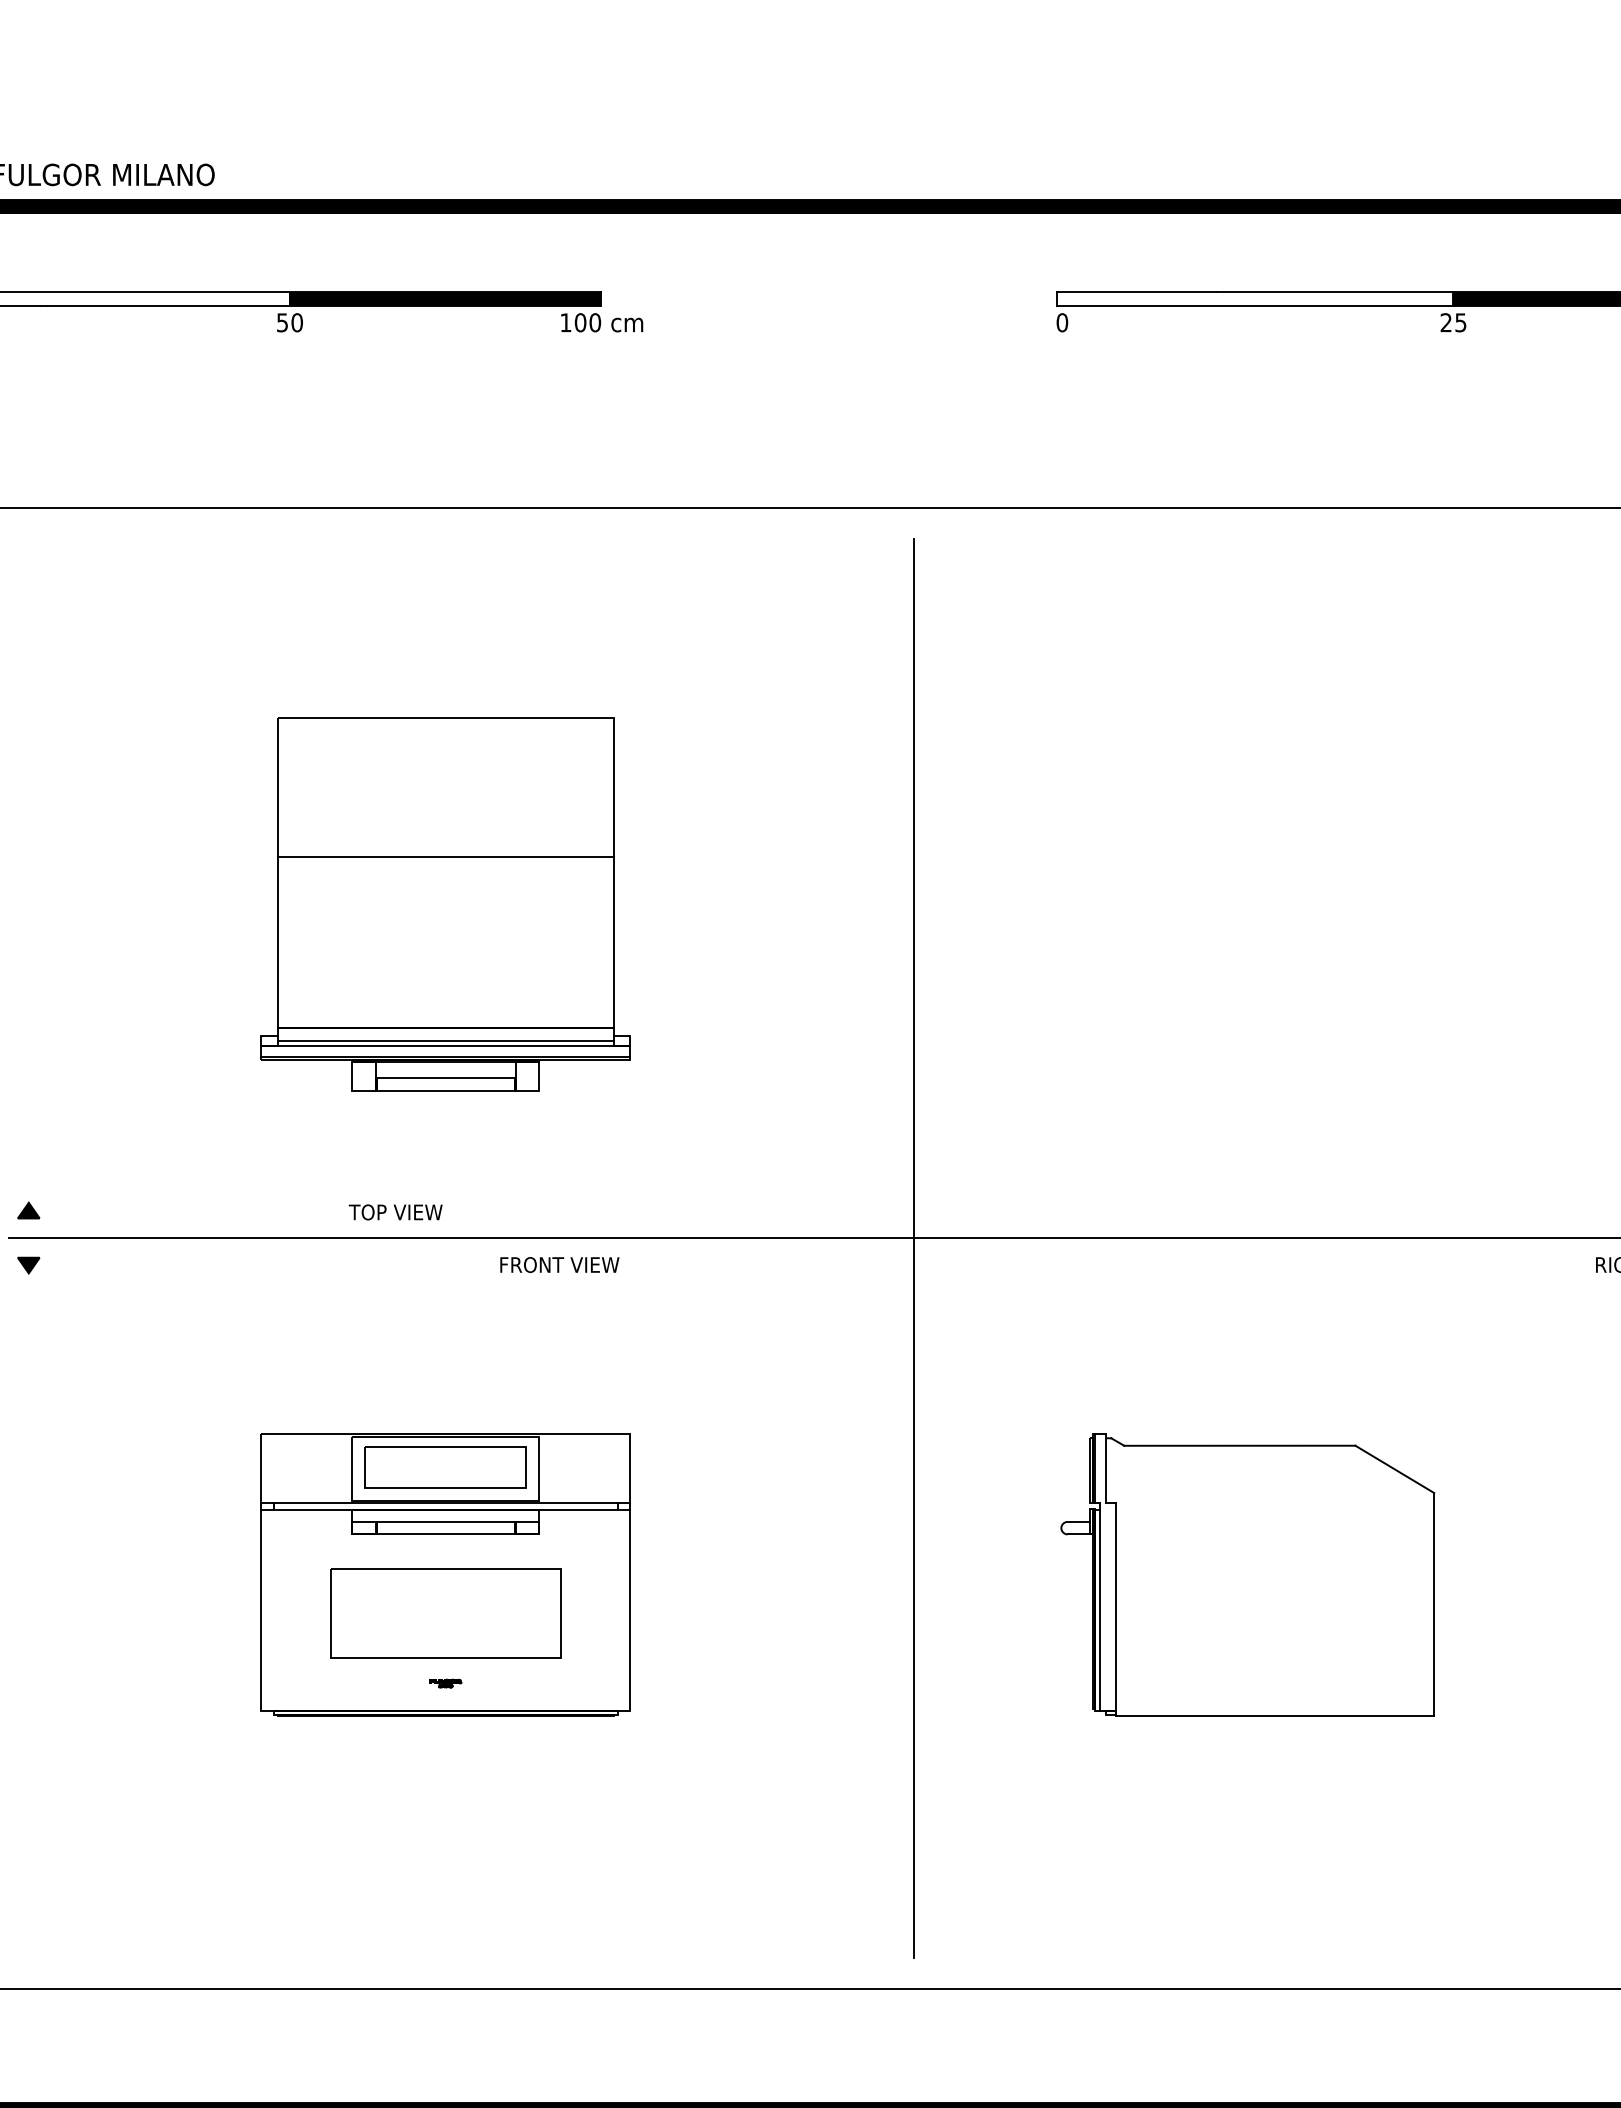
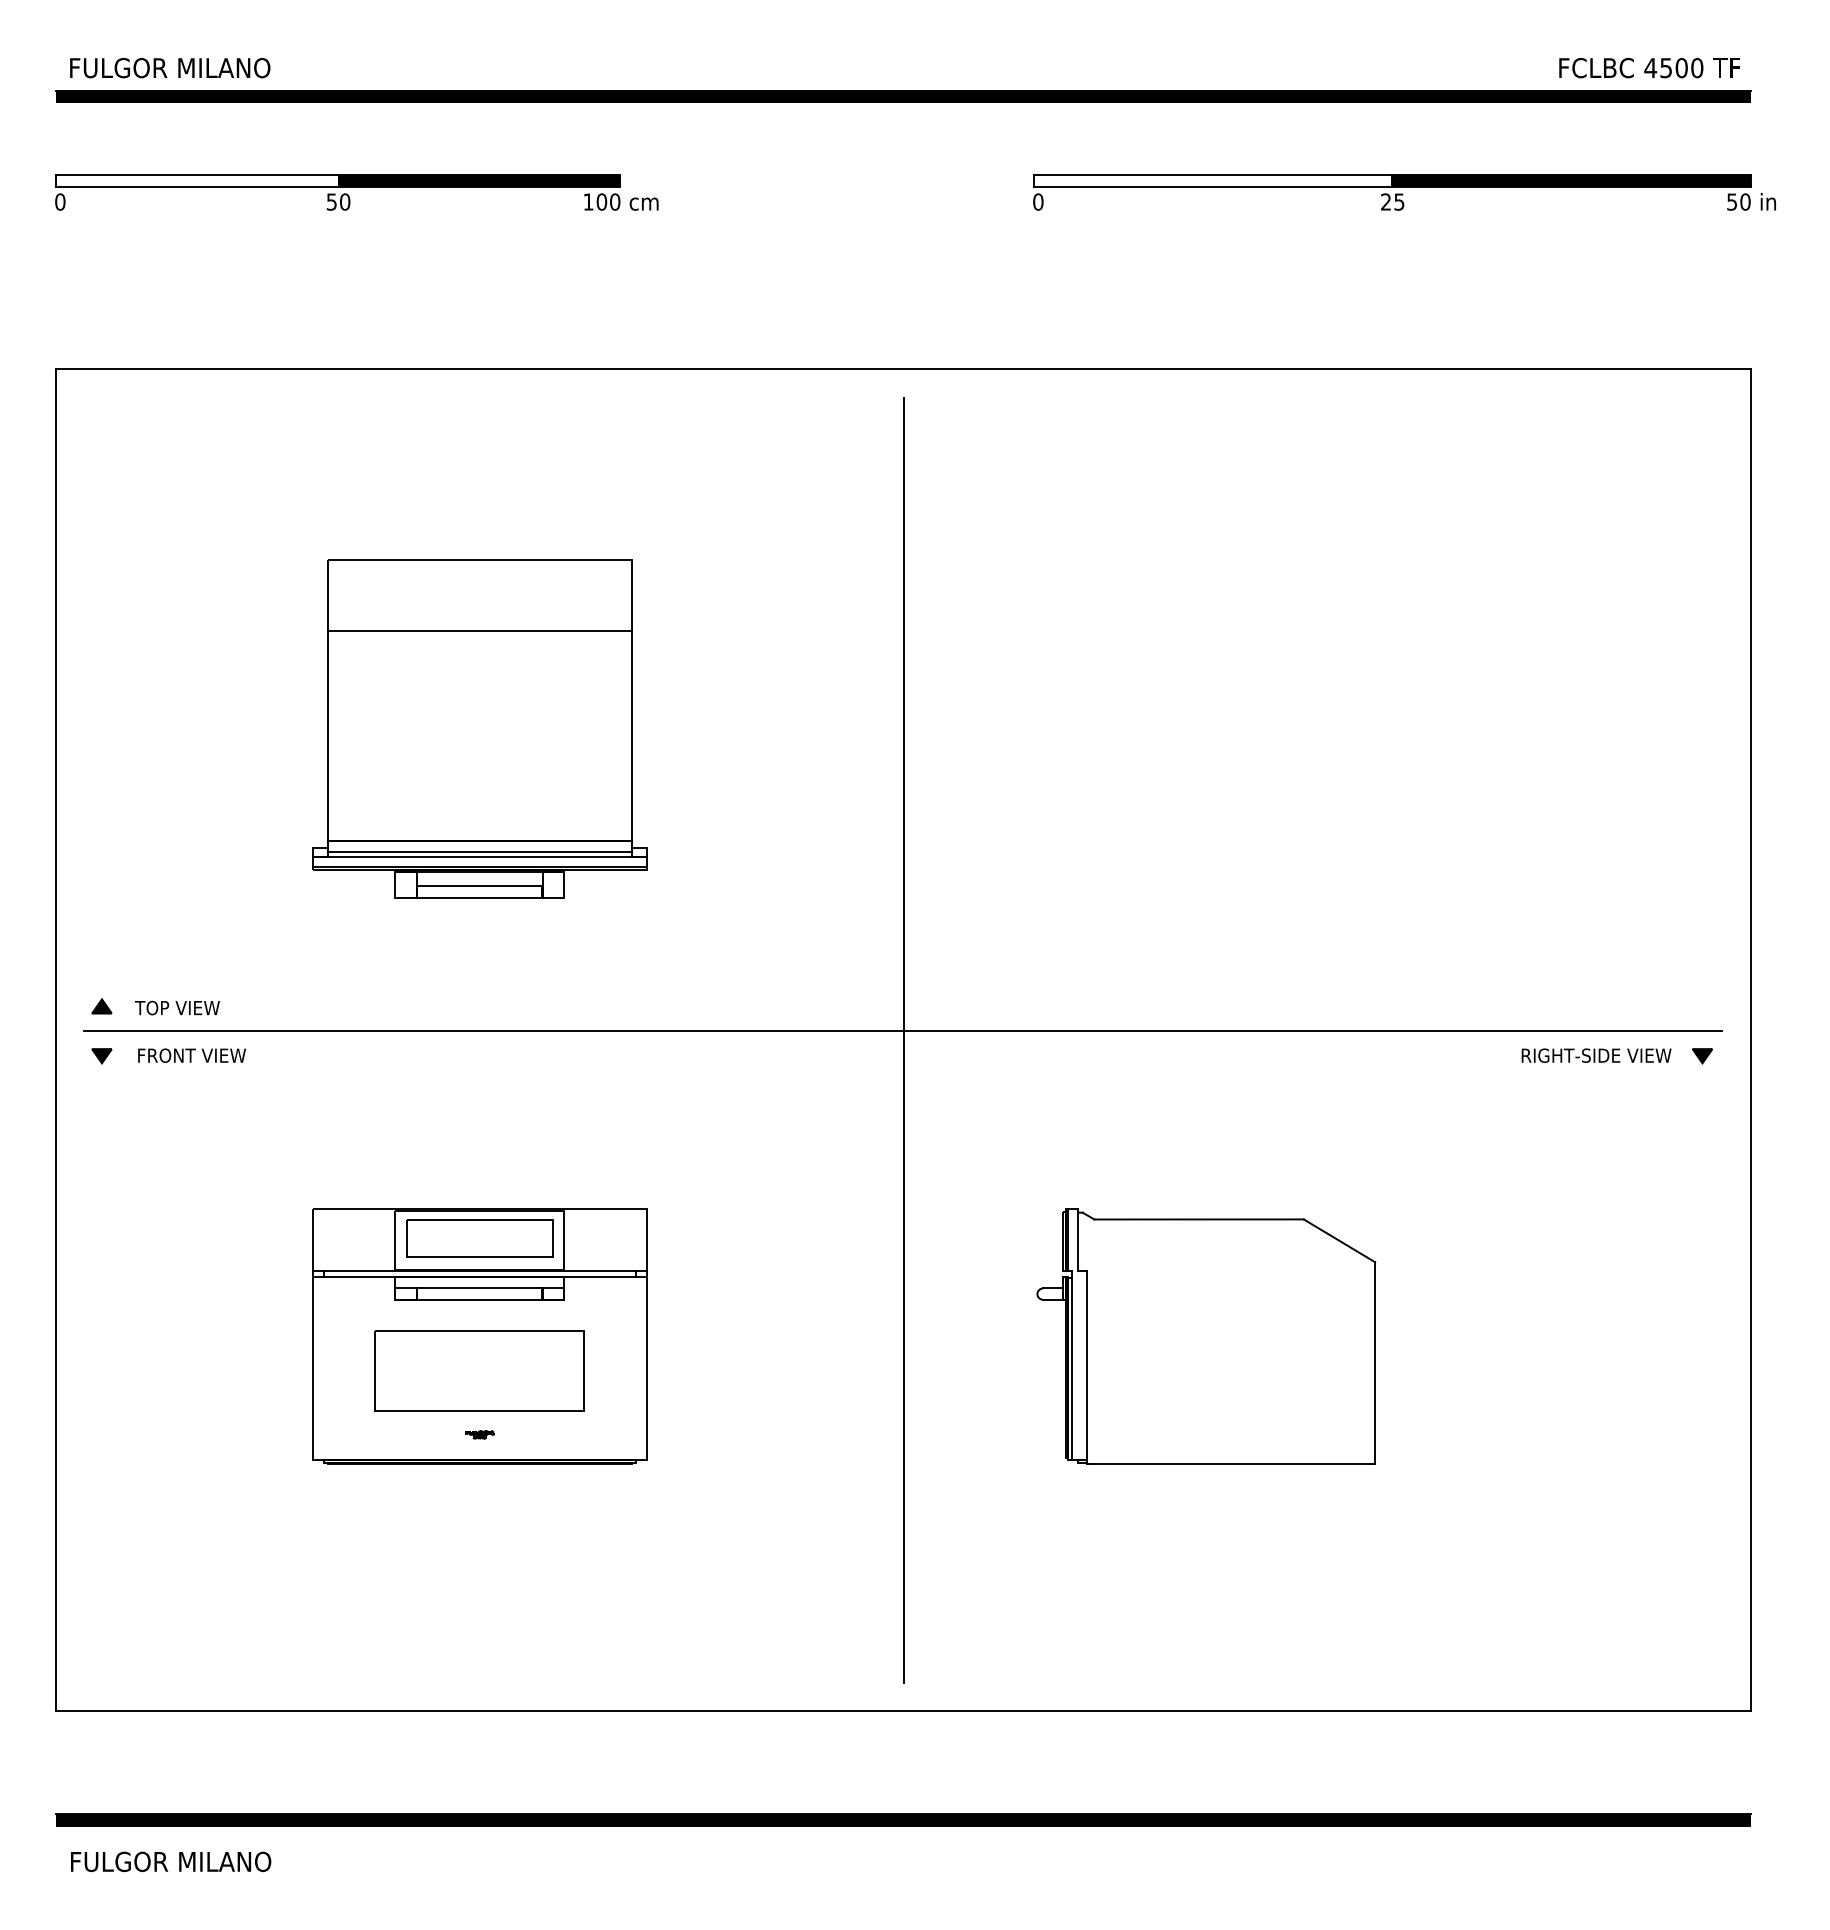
line: (445, 857) -> (479, 631), moved
text: (395, 1211) -> (177, 1007), moved
text: (559, 1264) -> (191, 1055), moved

